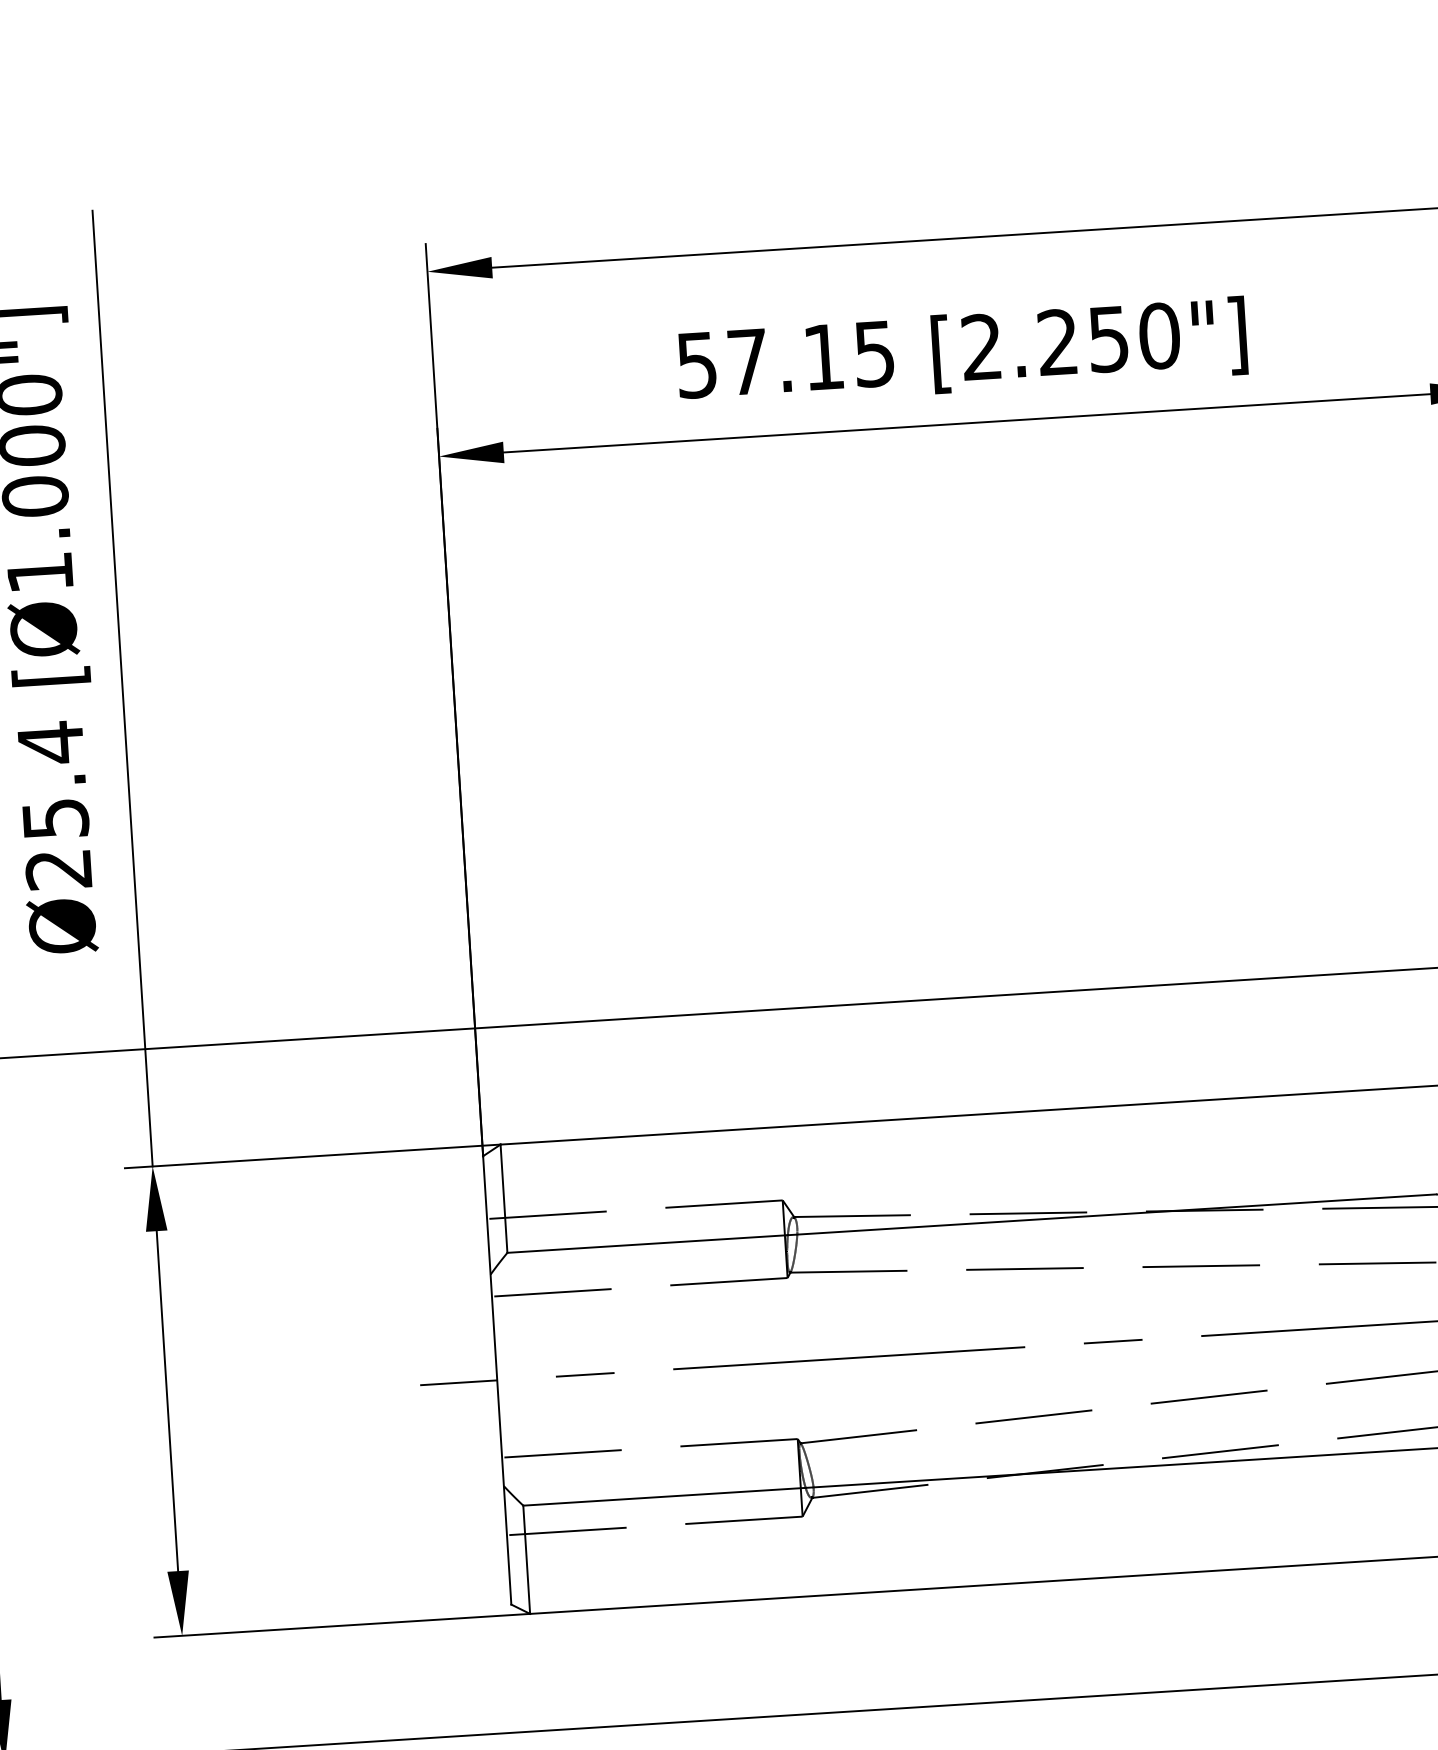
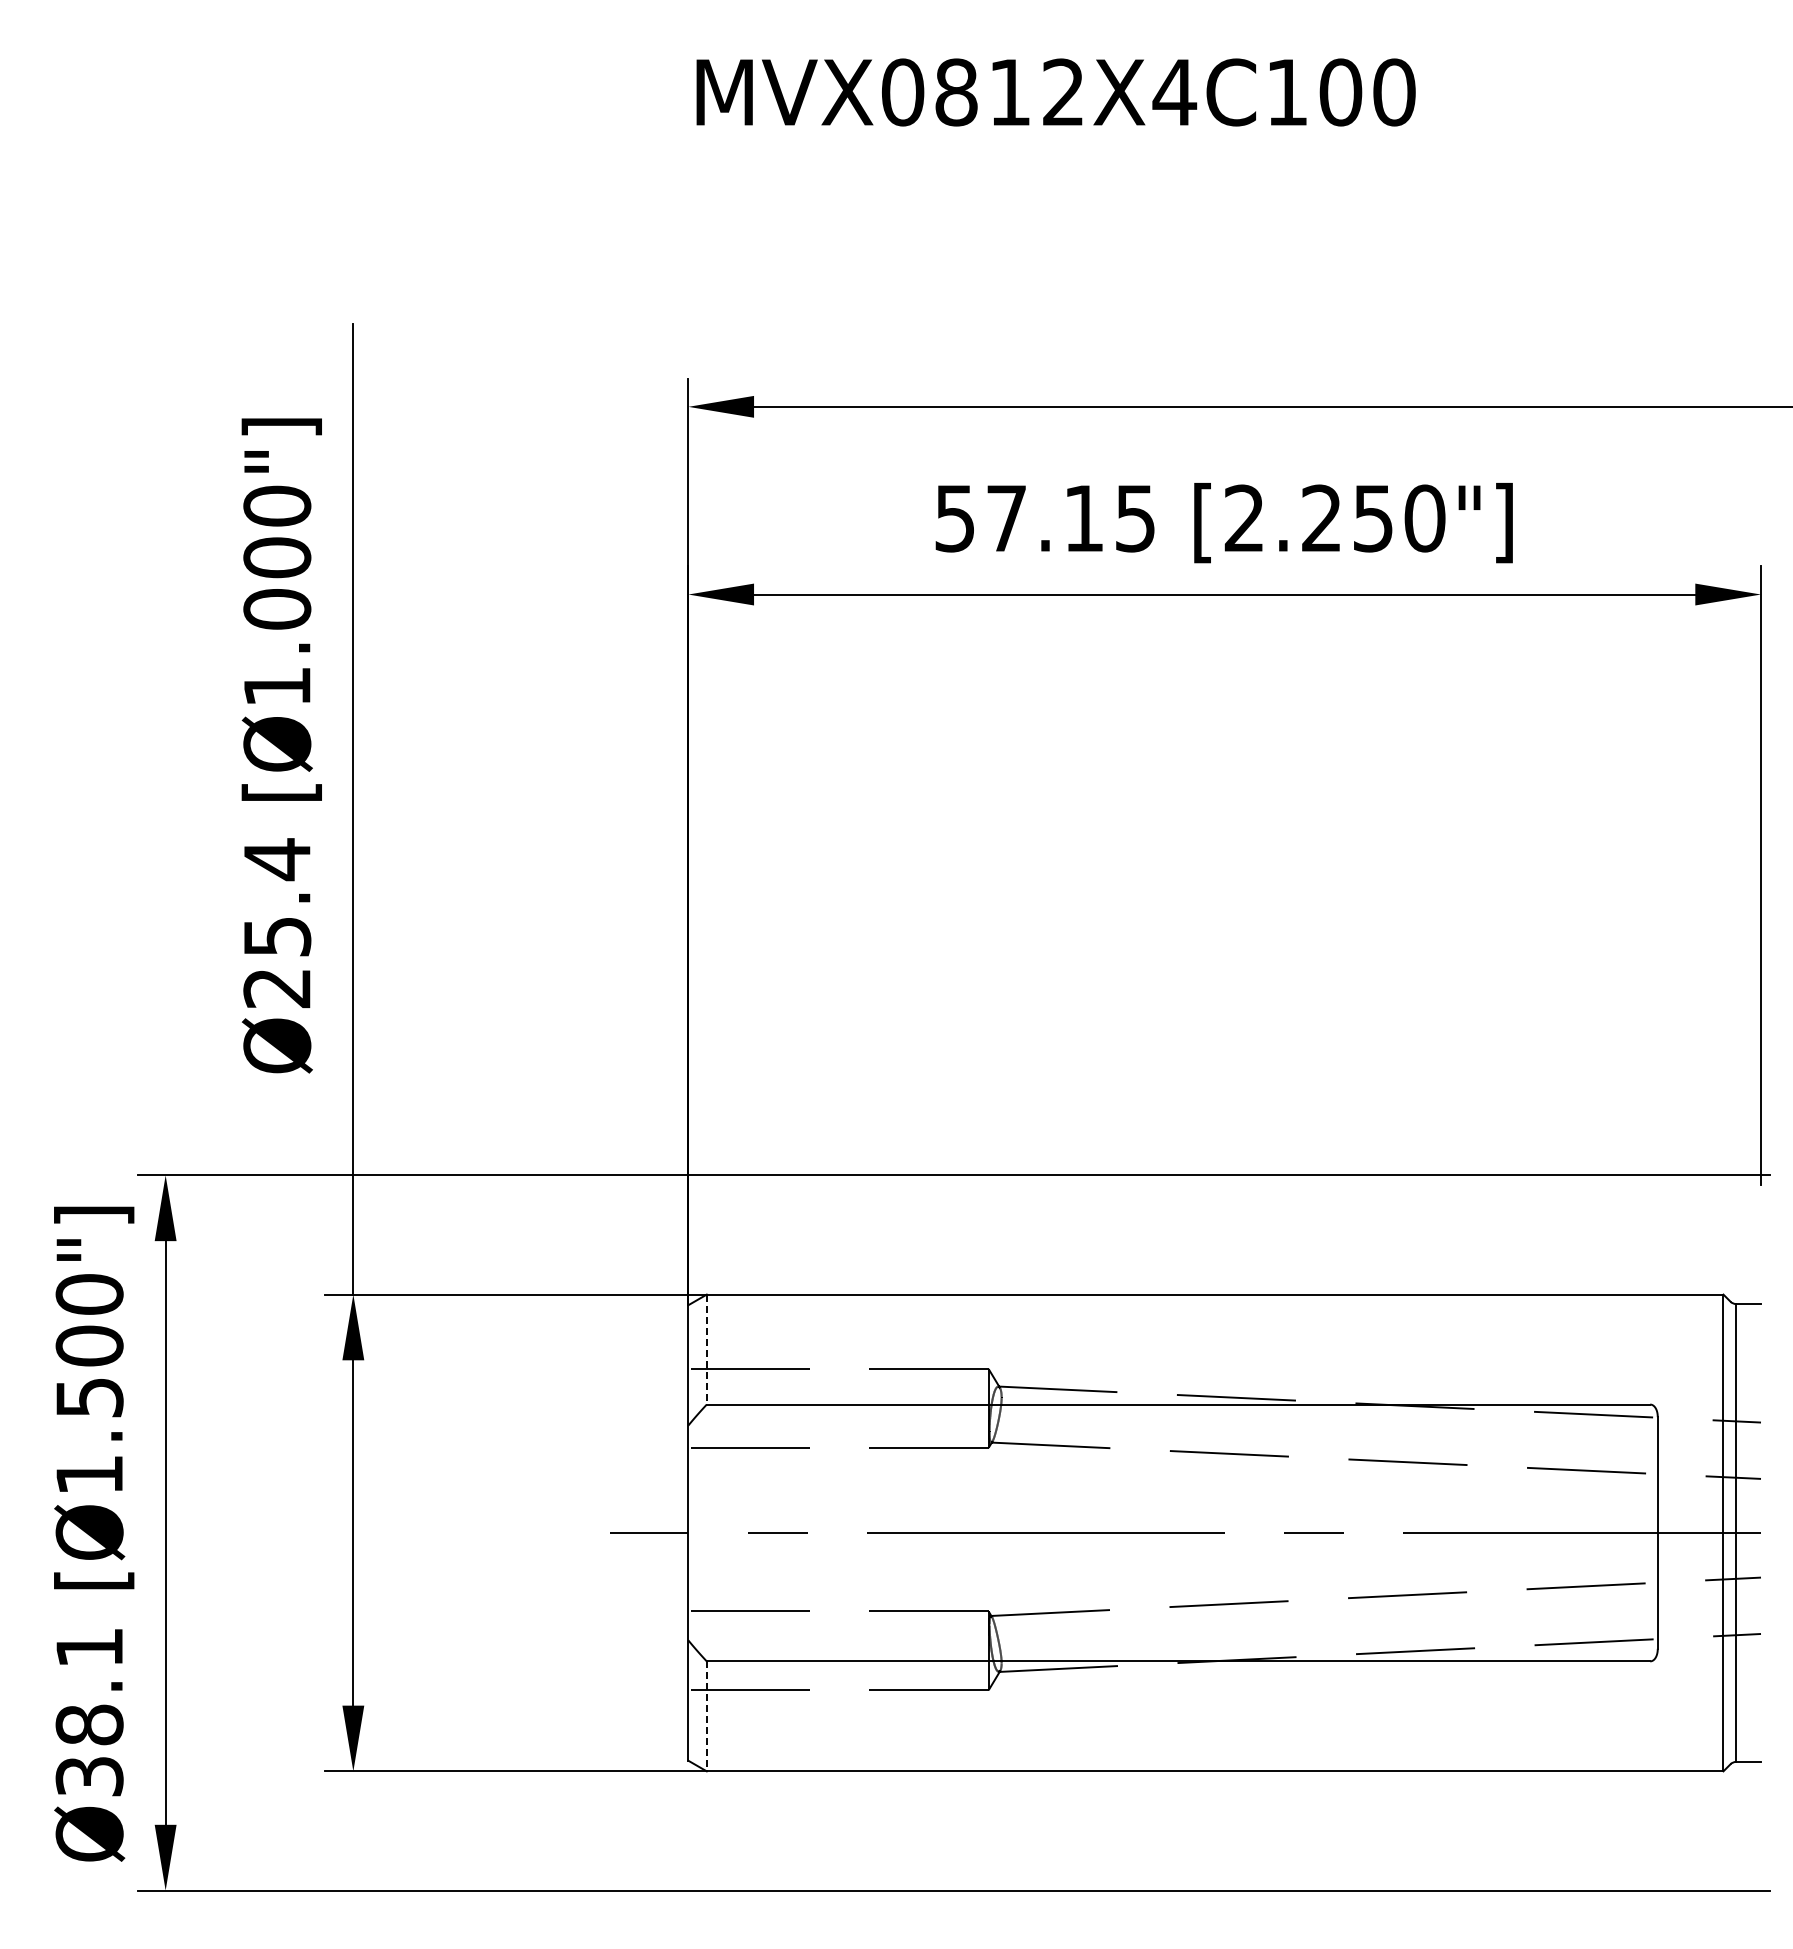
line: (503, 1198) -> (706, 1349), solid -> dashed
line: (526, 1559) -> (706, 1716), solid -> dashed

